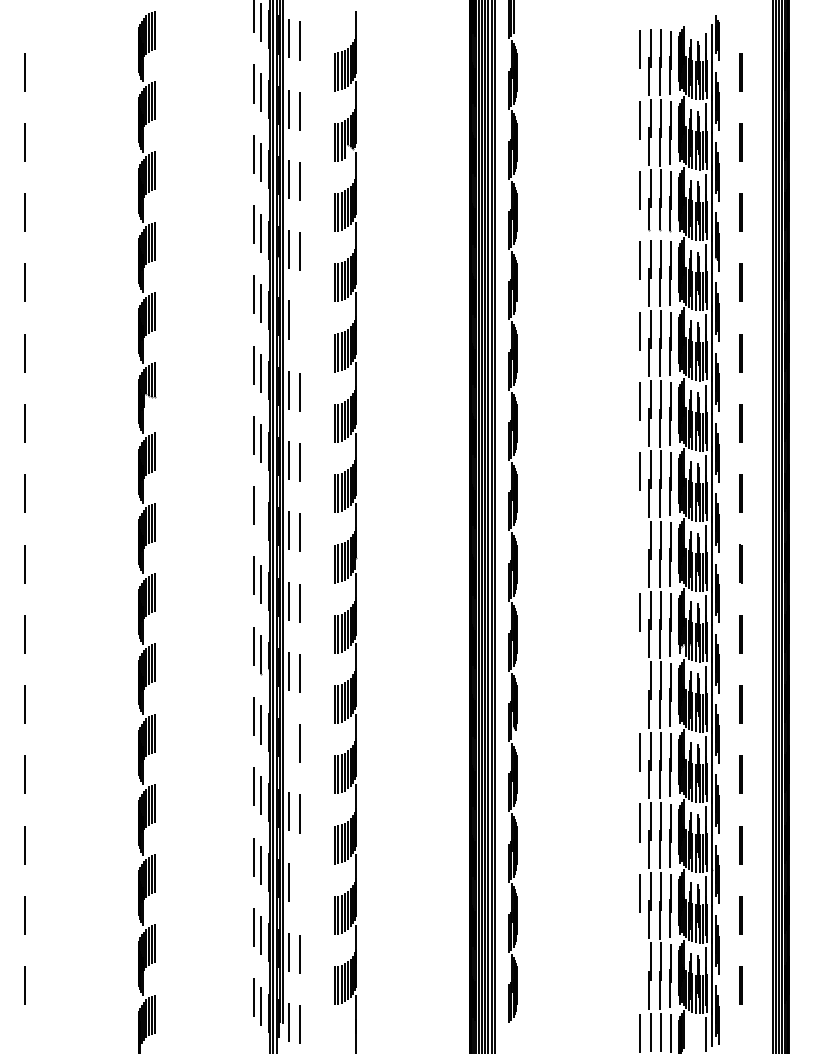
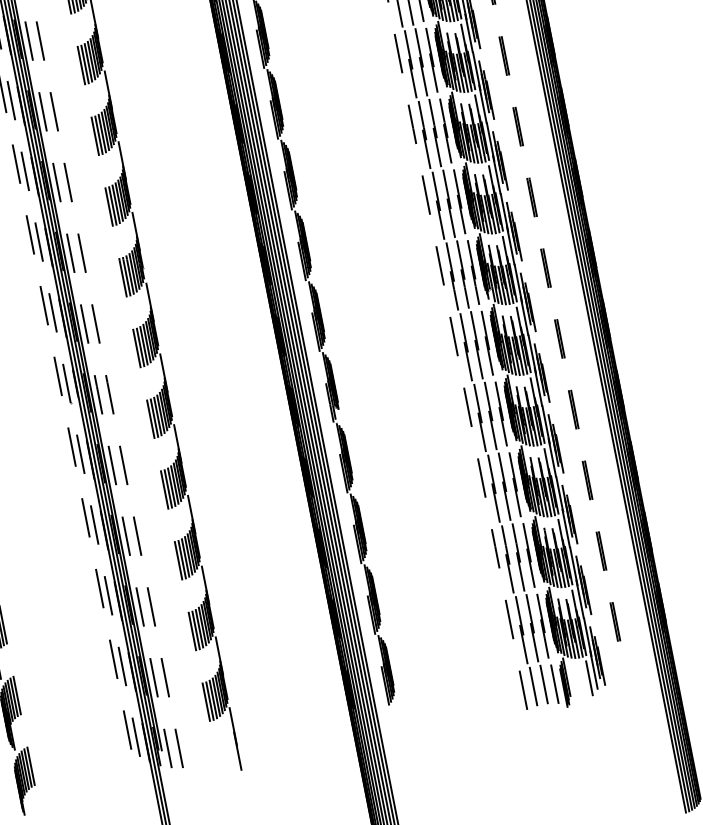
line: (300, 321) -> (40, 40), added
line: (261, 513) -> (39, 241), added
line: (640, 541) -> (426, 194), added
line: (640, 681) -> (454, 335), added
line: (289, 741) -> (112, 465), added
line: (300, 883) -> (151, 606), added
line: (640, 963) -> (509, 619), added

